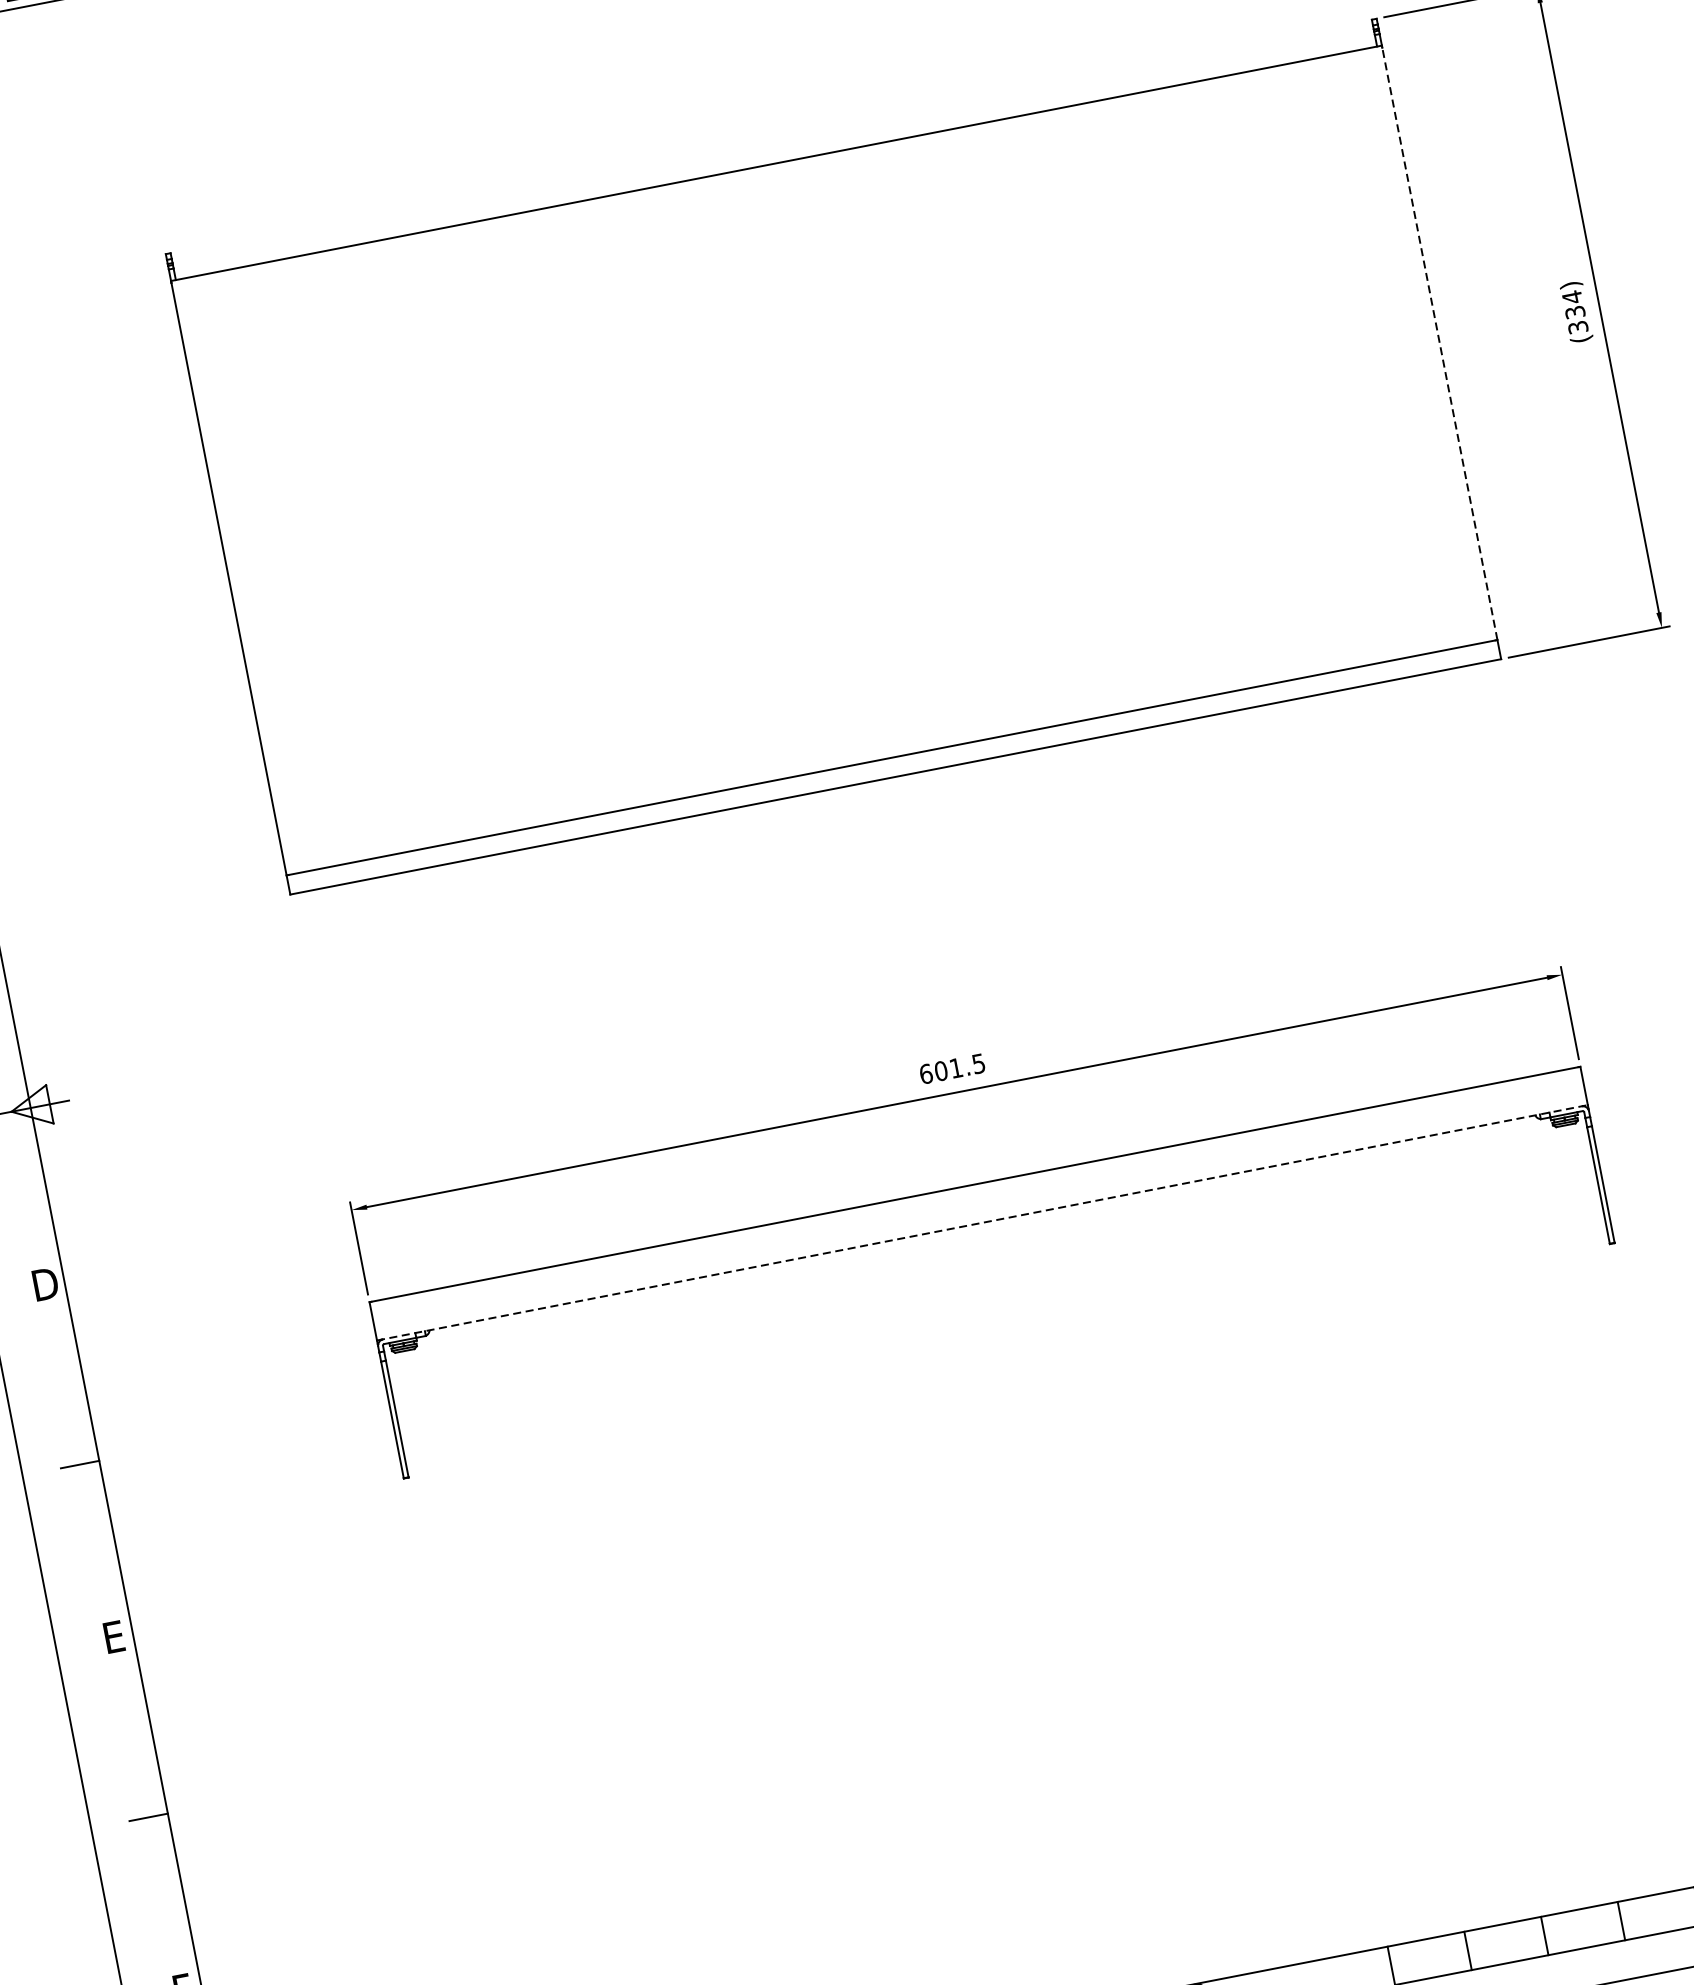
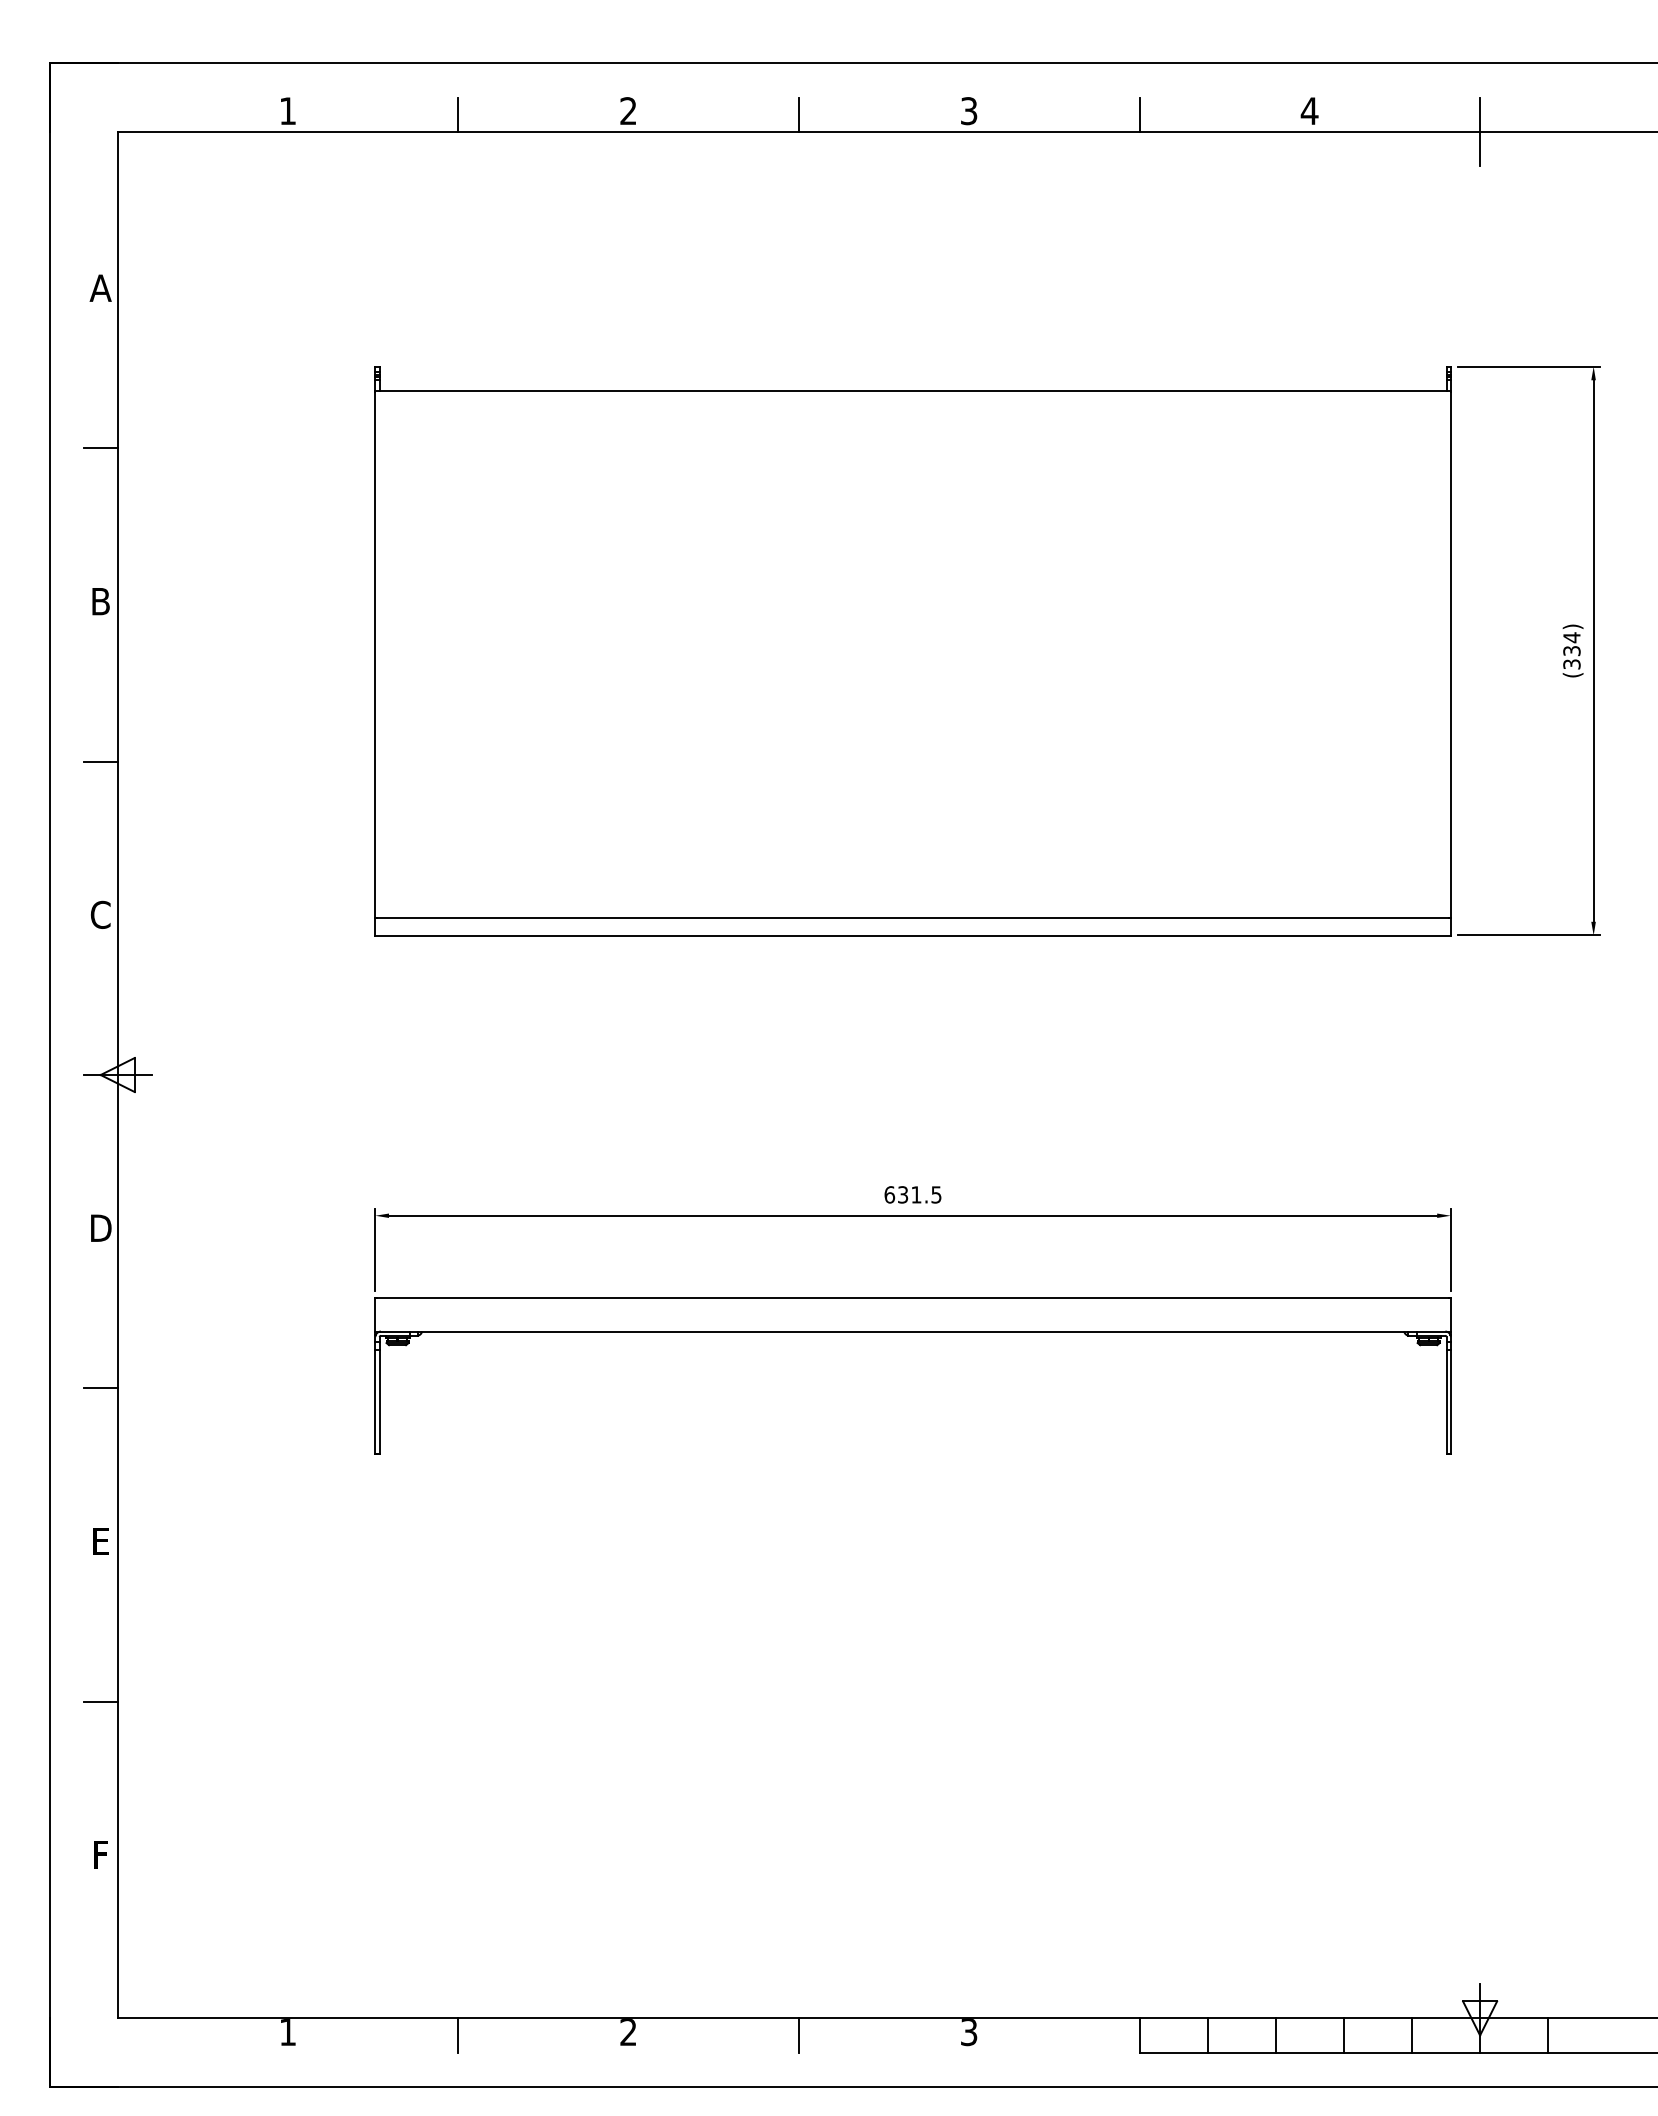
line: (1439, 342) -> (1450, 654), dashed -> solid
text: (940, 1070) -> (902, 1194), 601.5 -> 631.5
line: (982, 1222) -> (913, 1331), dashed -> solid

